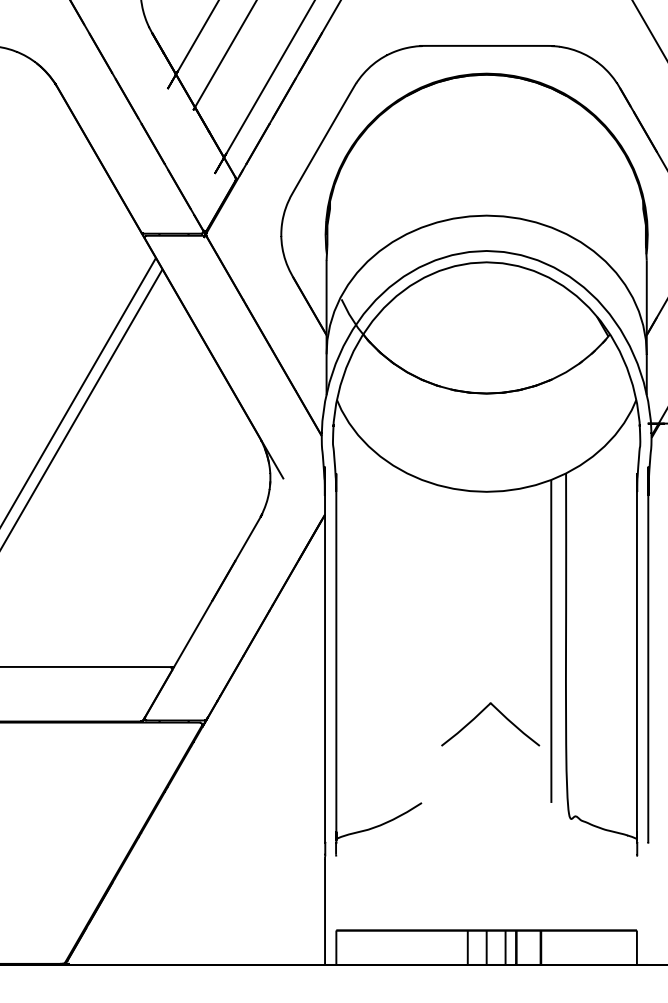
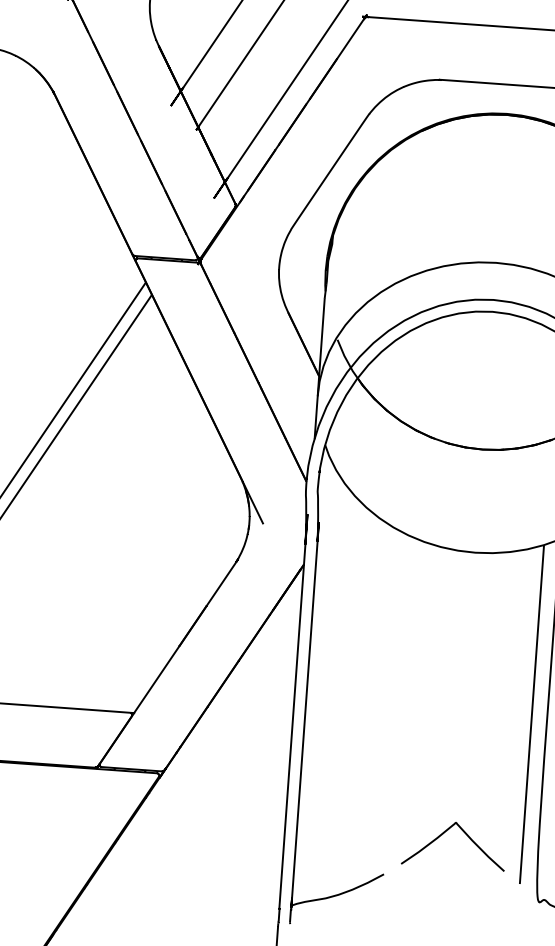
curve: (480, 714) -> (444, 833), moved

